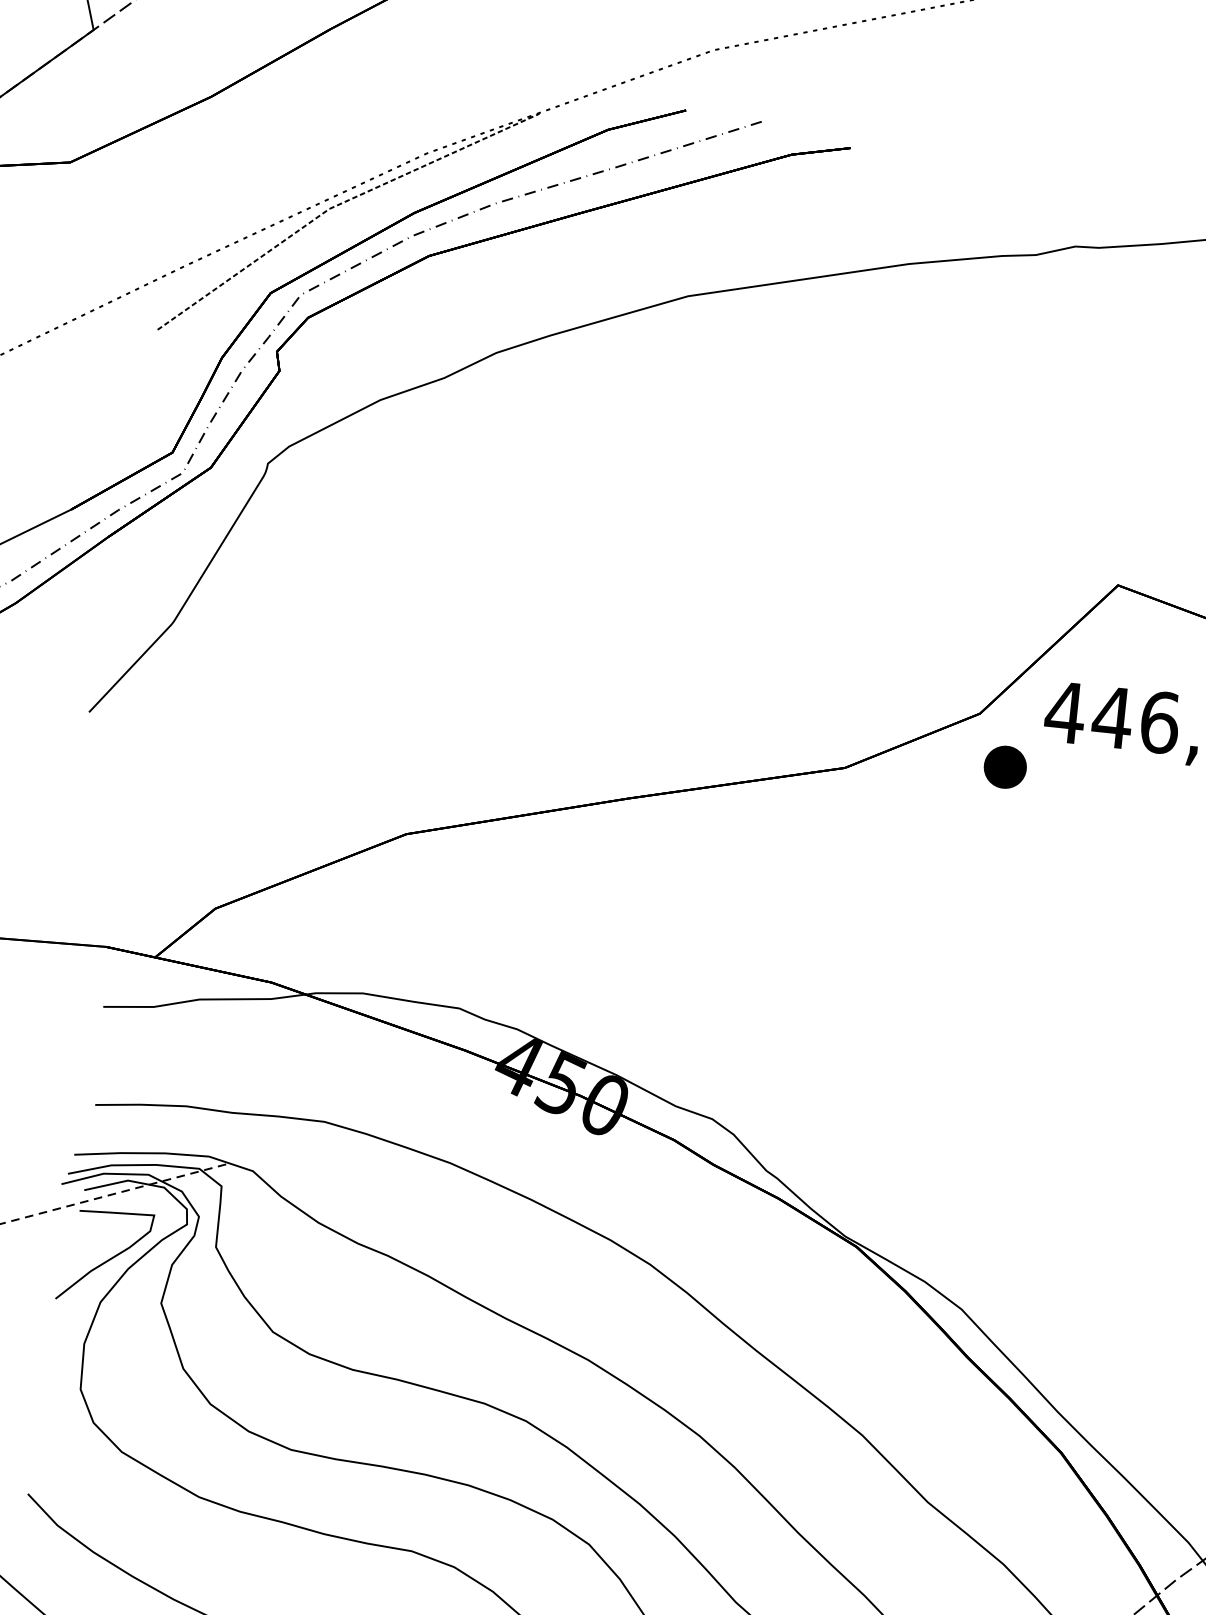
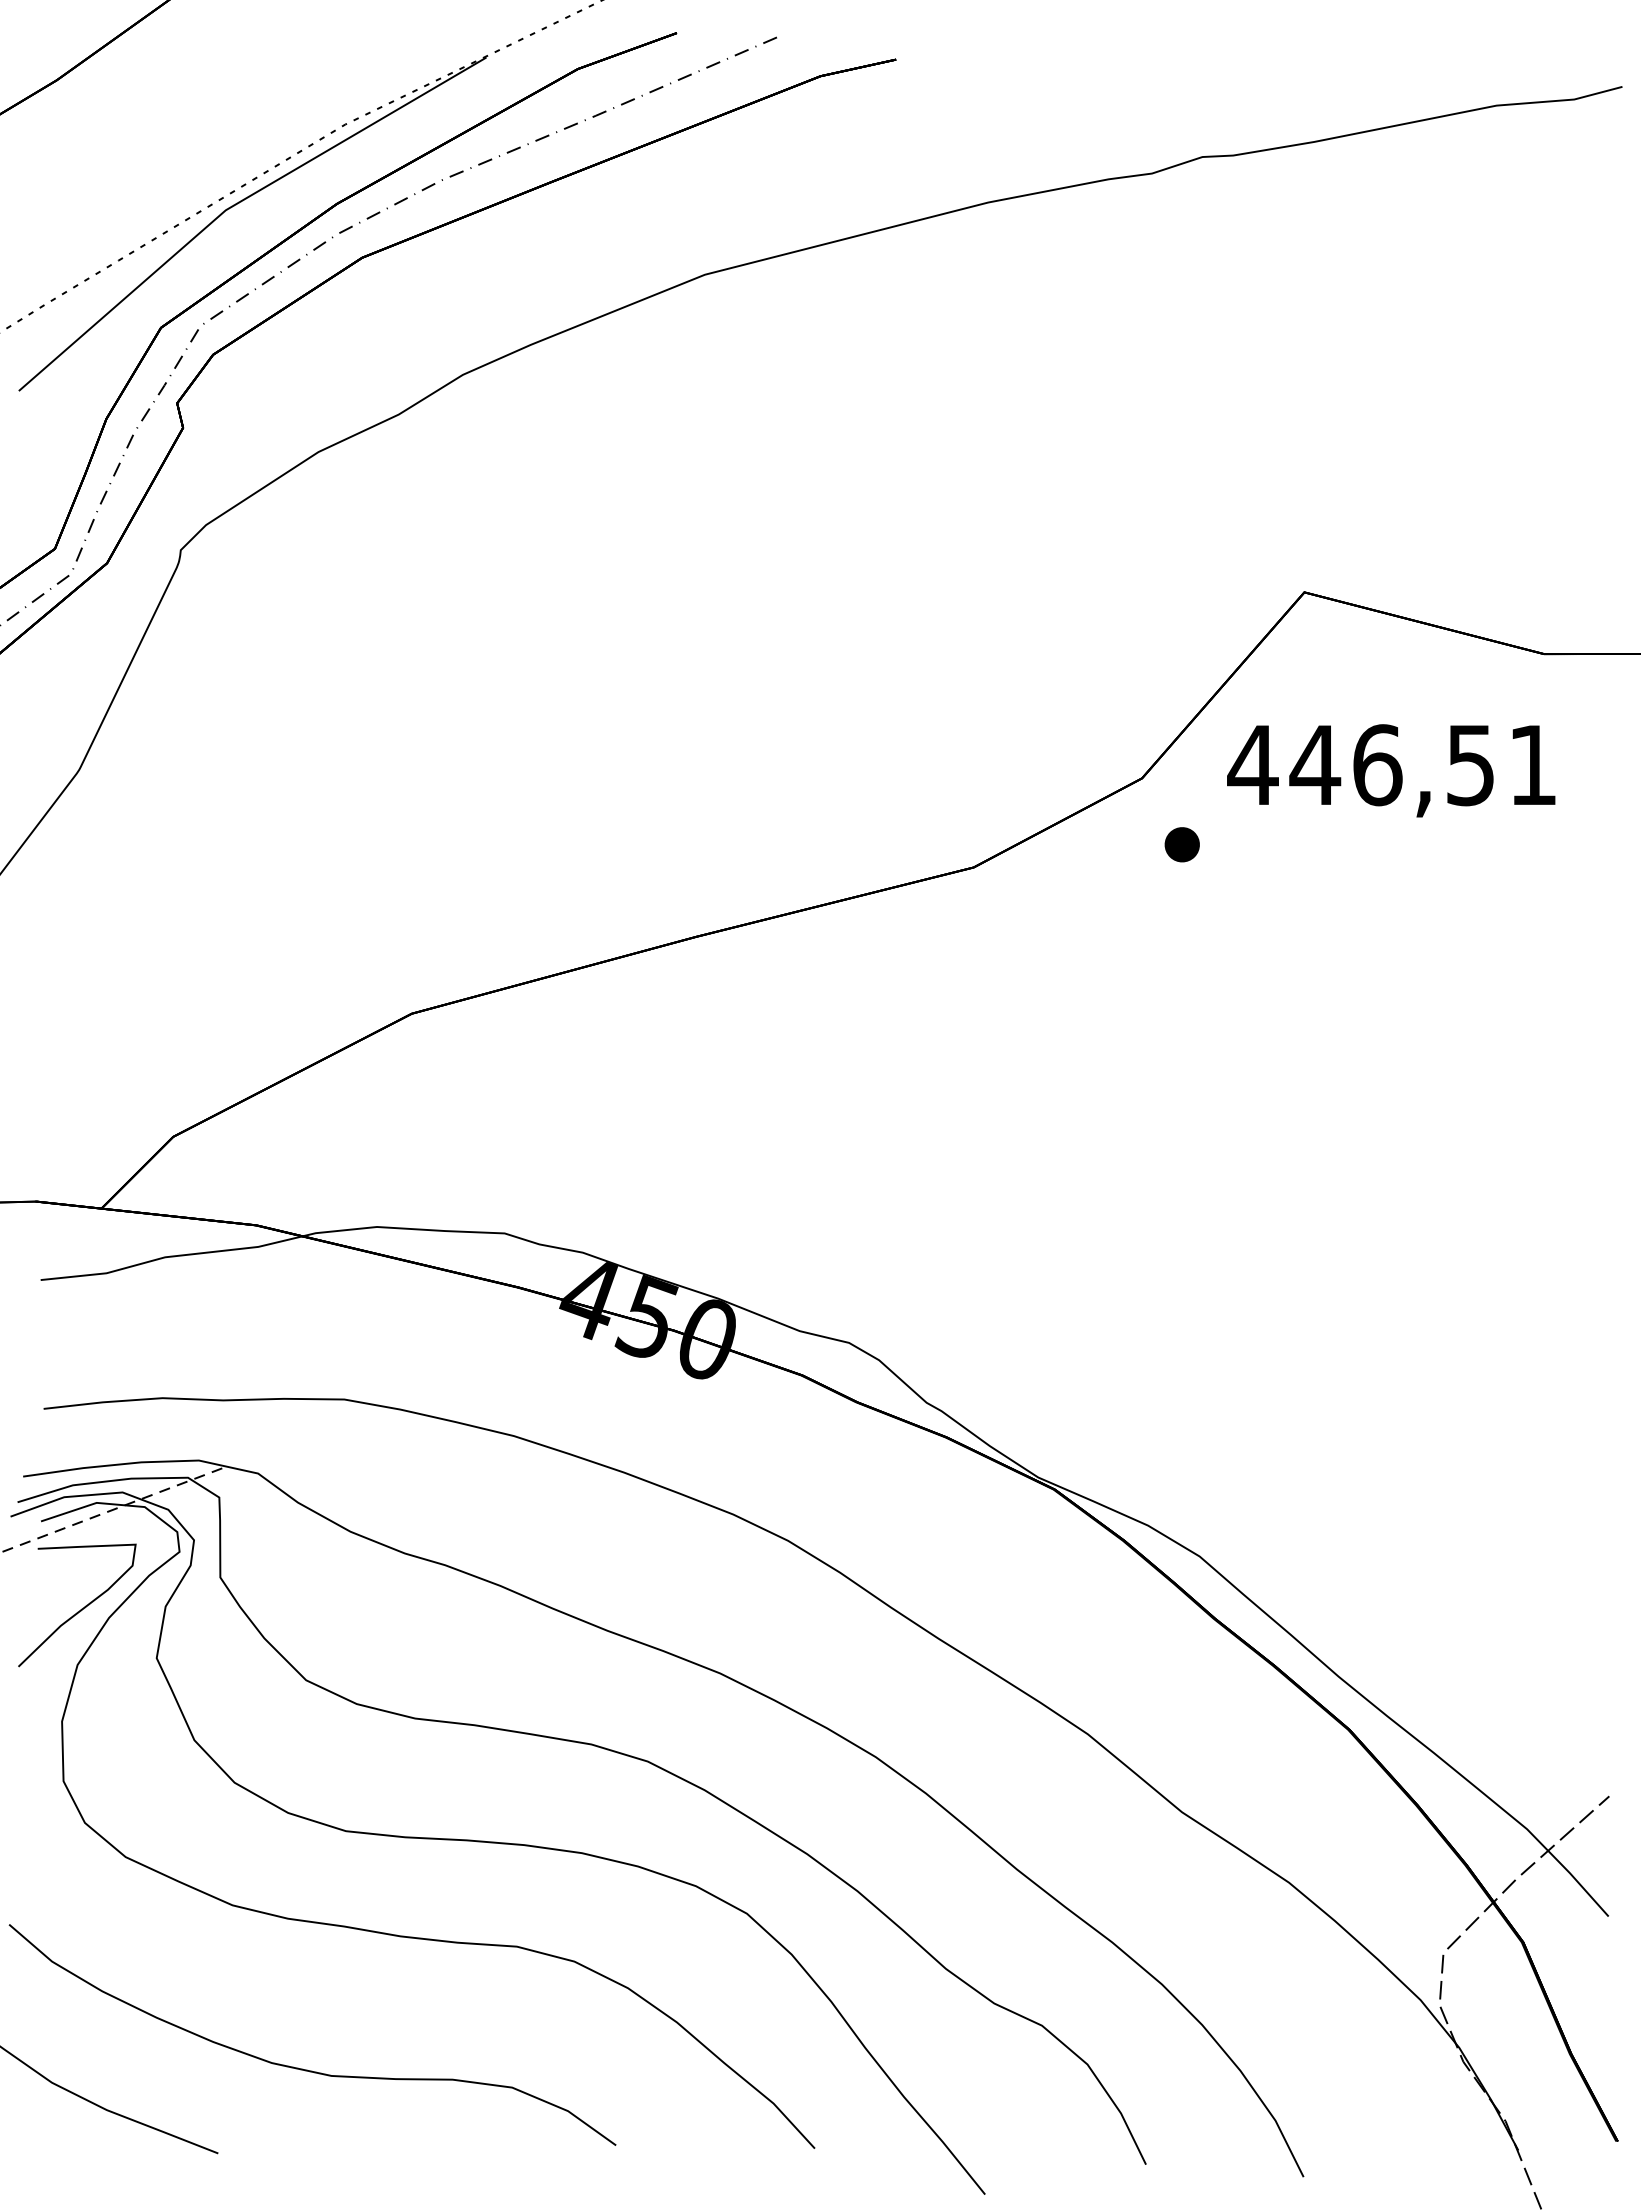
line: (338, 204) -> (237, 203), dashed -> solid
part: (1004, 767) -> (1181, 844), size x0.62

